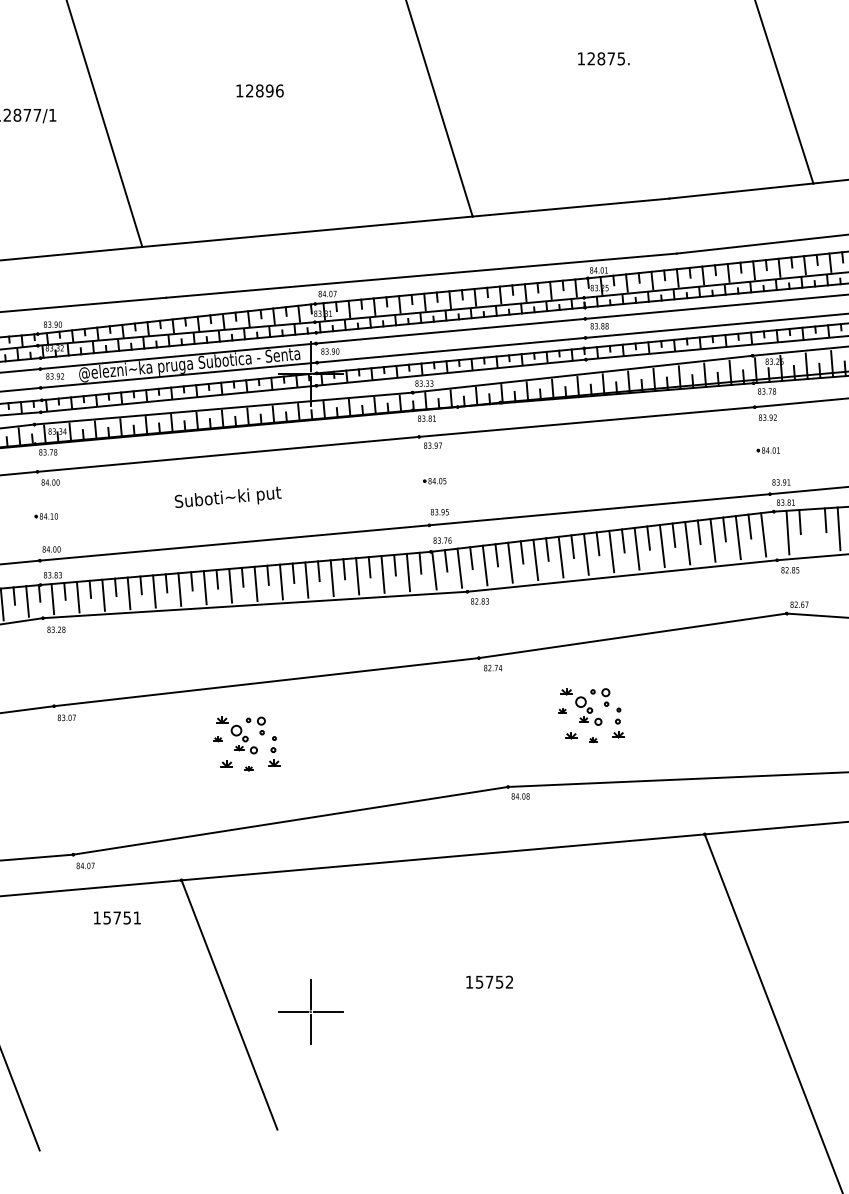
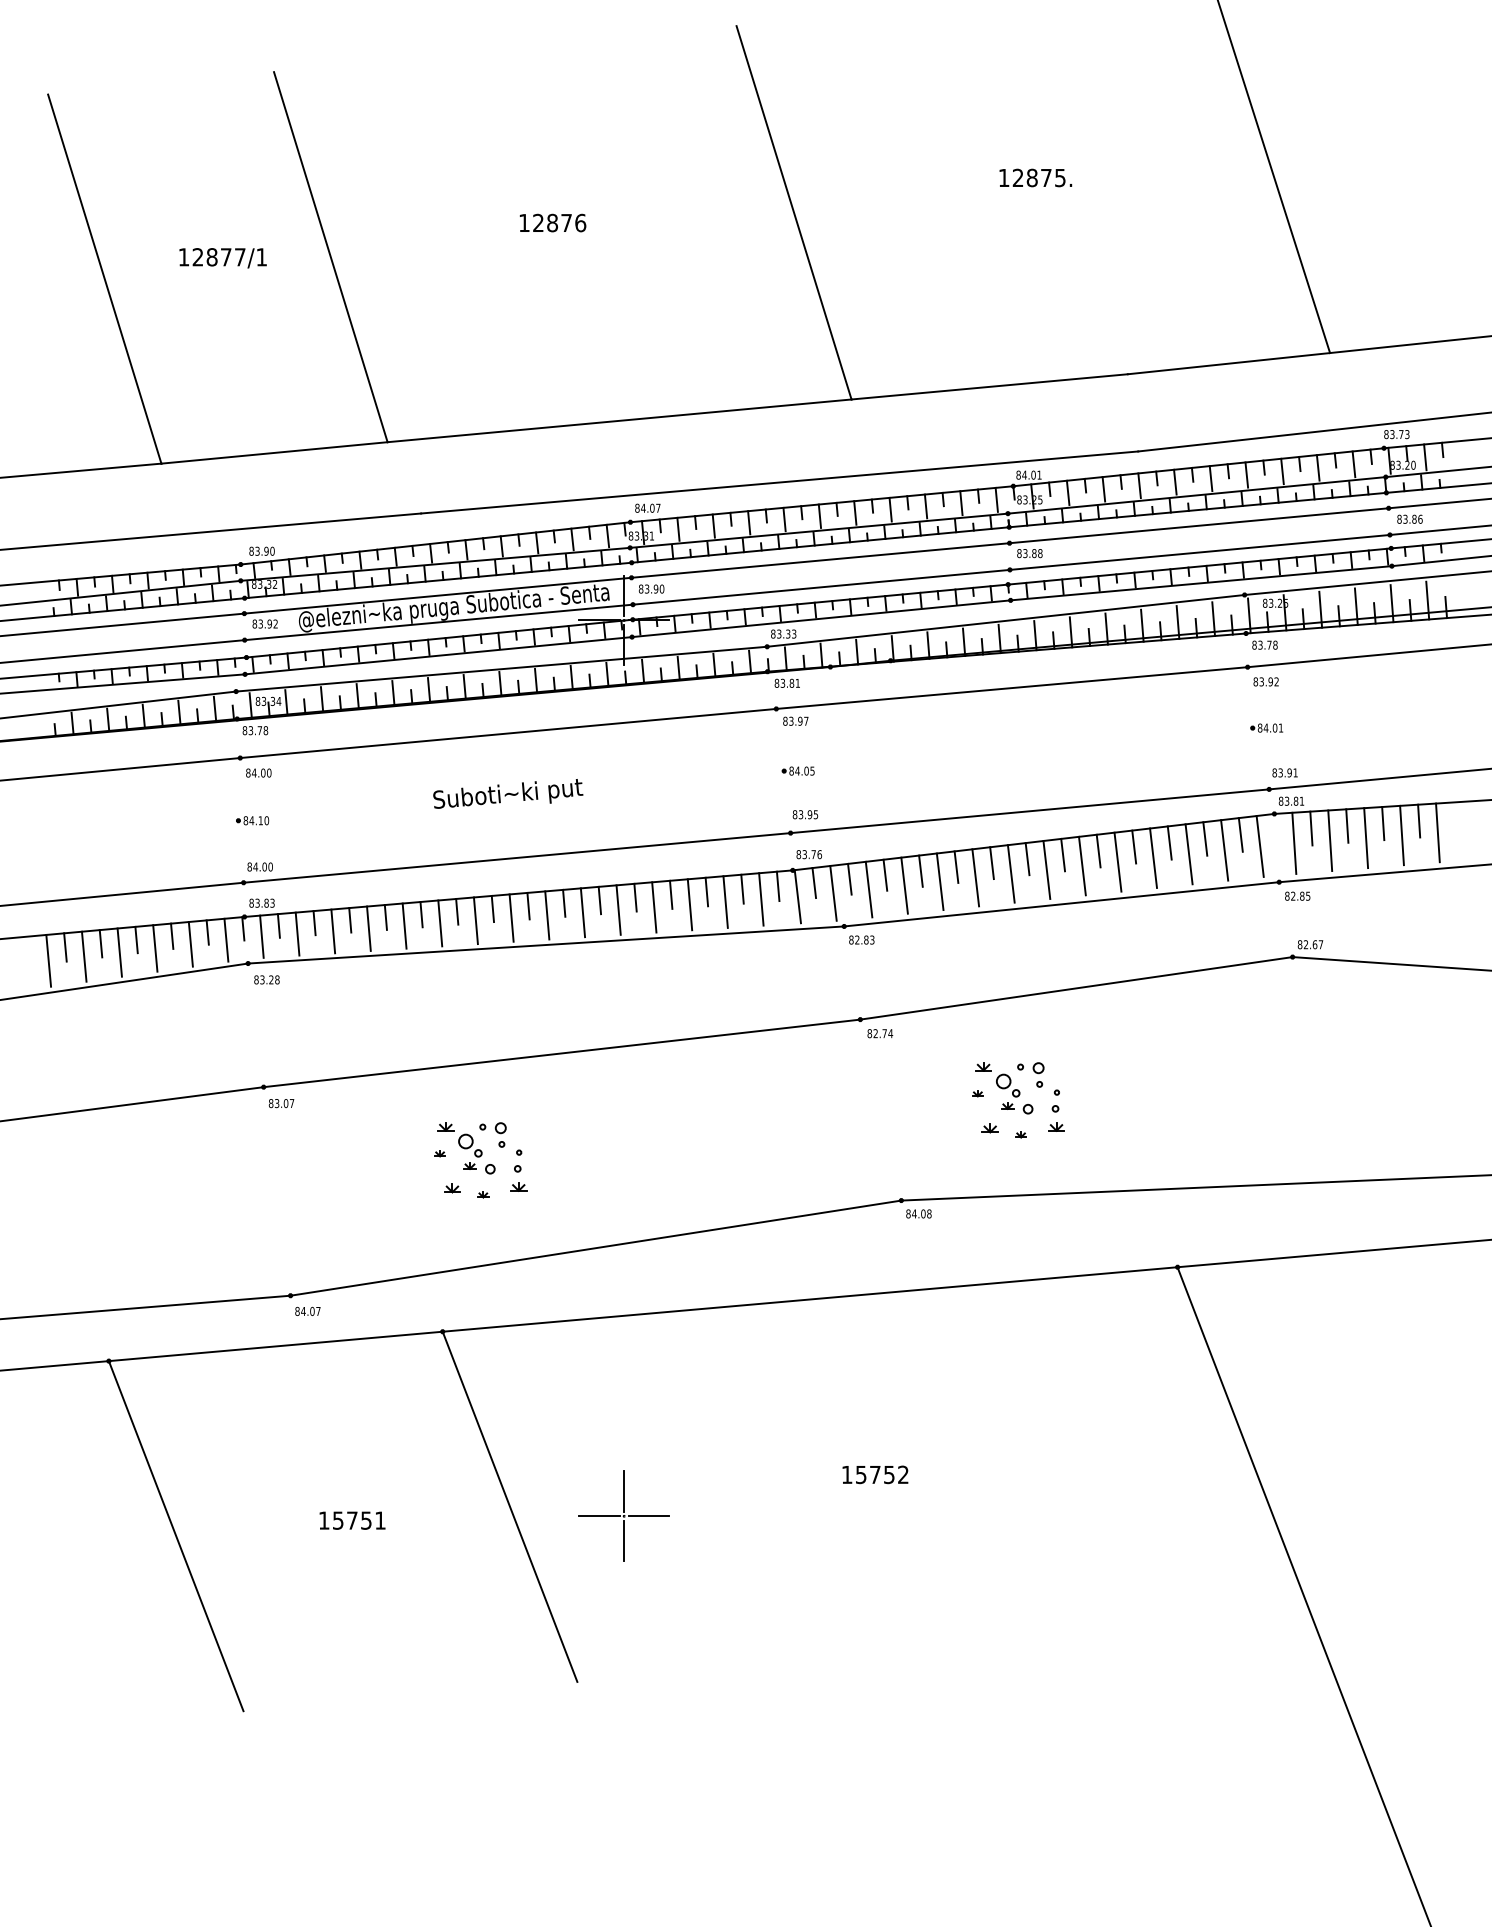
text: (269, 90) -> (566, 222), 12896 -> 12876
line: (813, 530) -> (1330, 840), added
part: (246, 744) -> (480, 1160), moved
text: (117, 917) -> (352, 1520), moved

